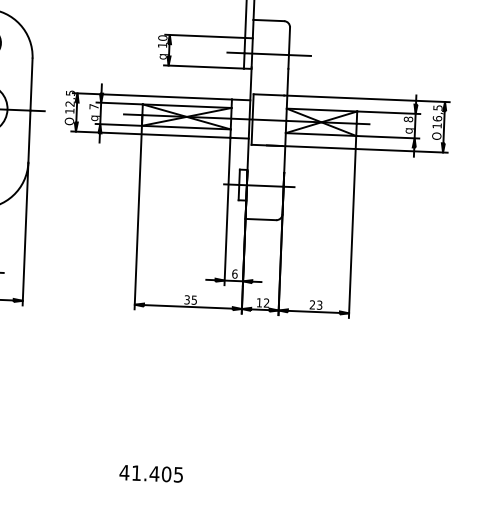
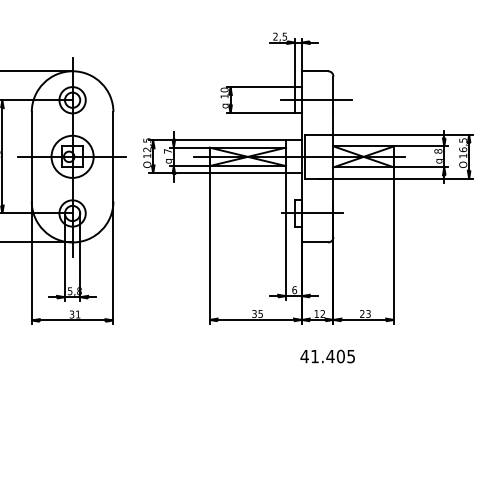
text: (151, 473) -> (327, 356), moved

